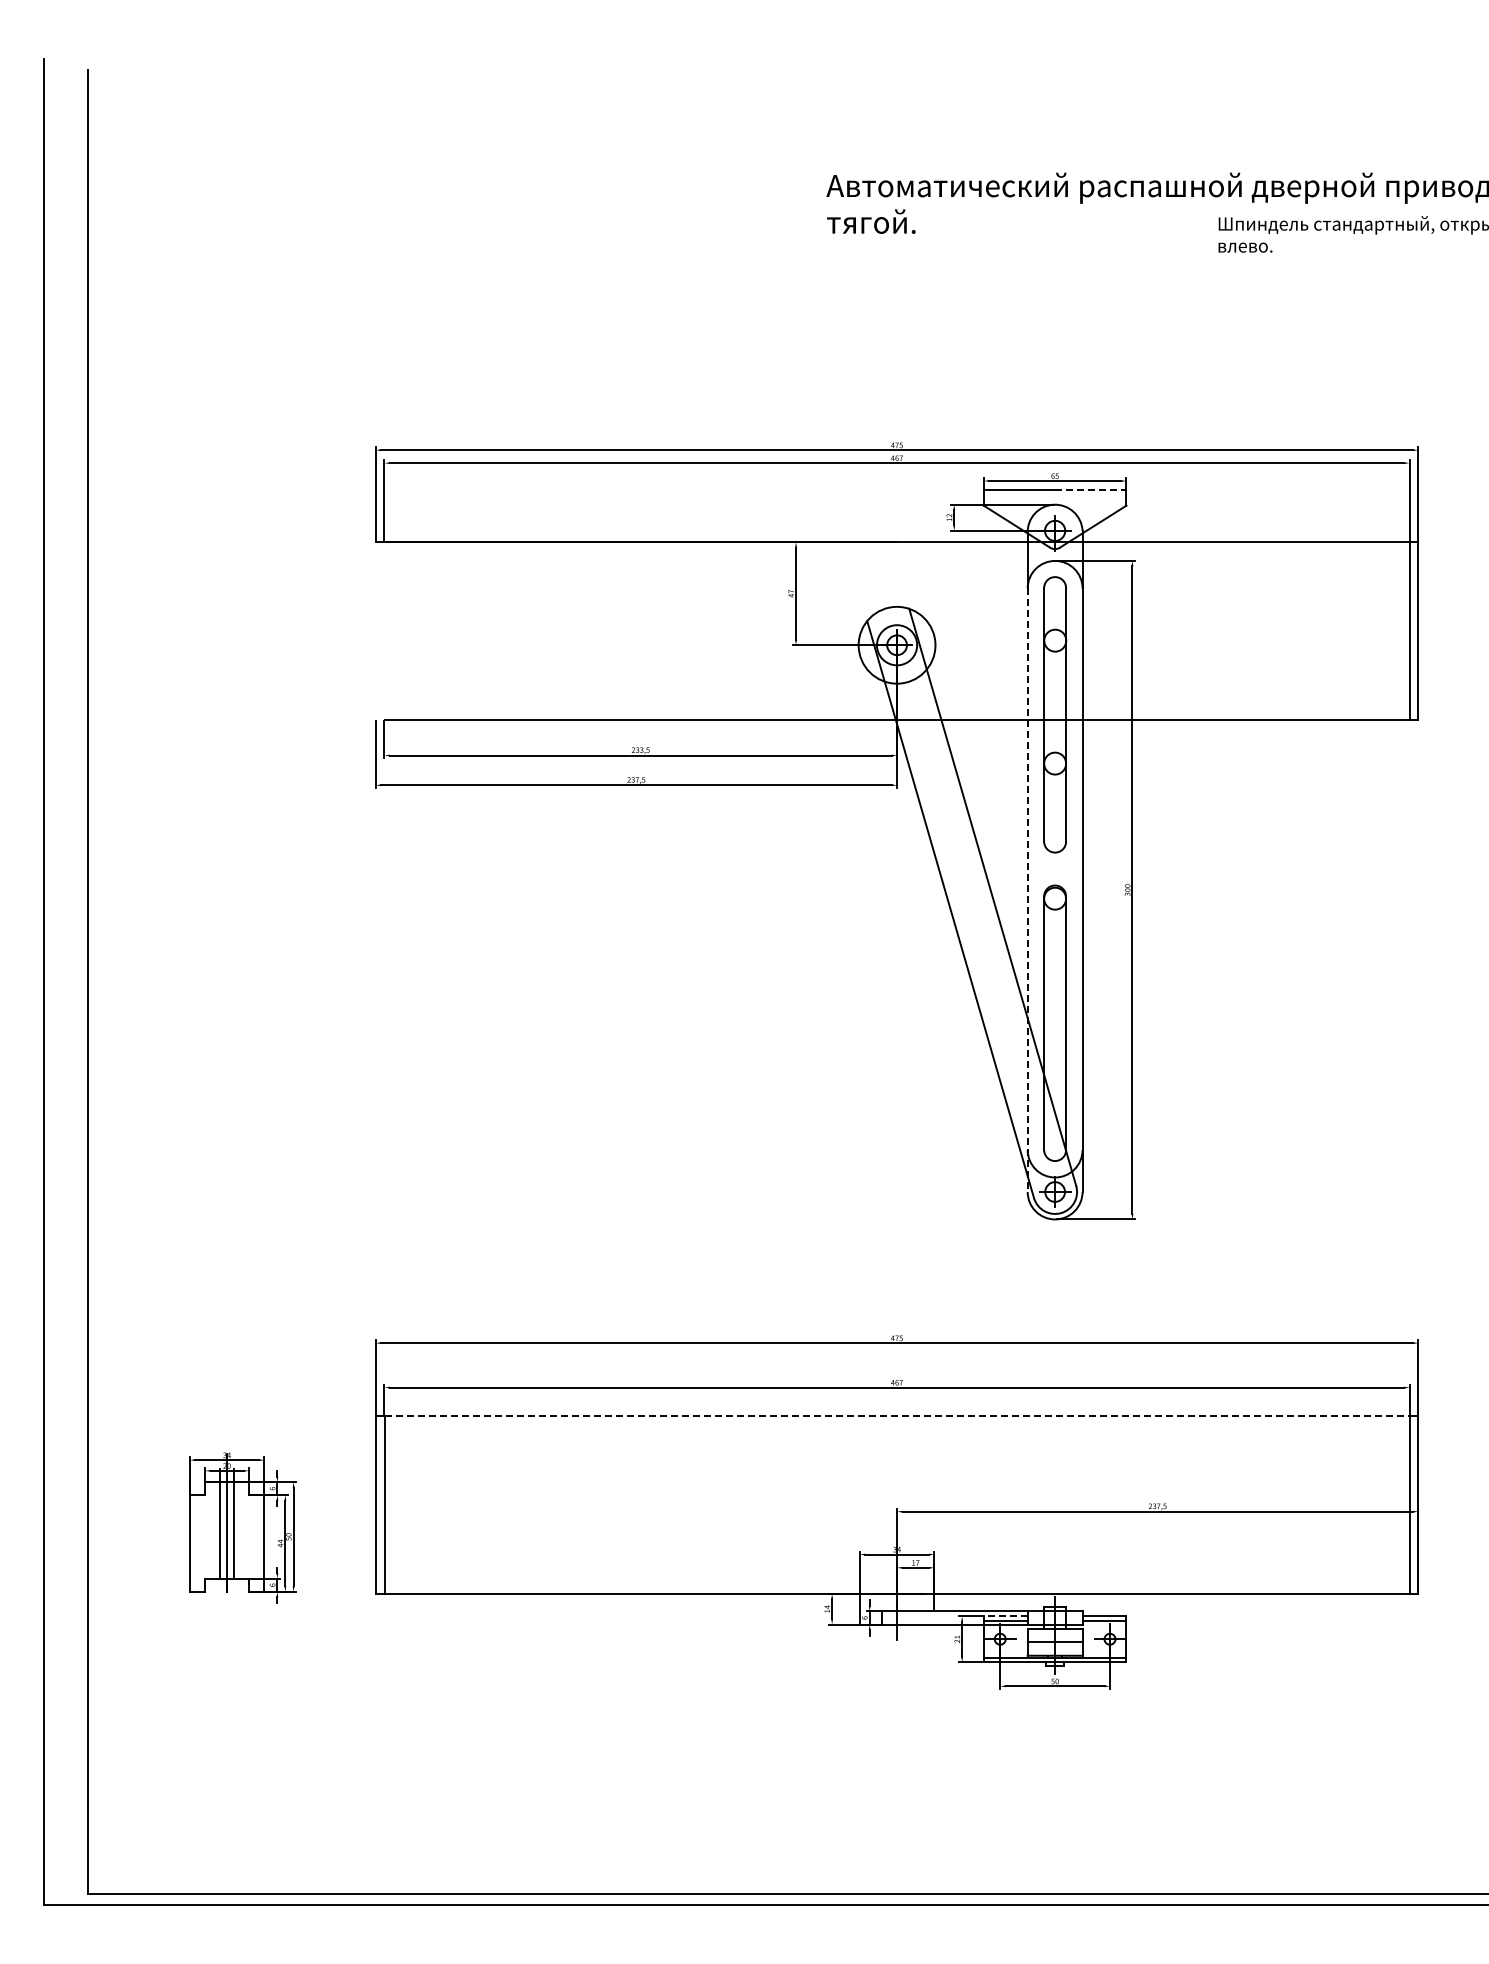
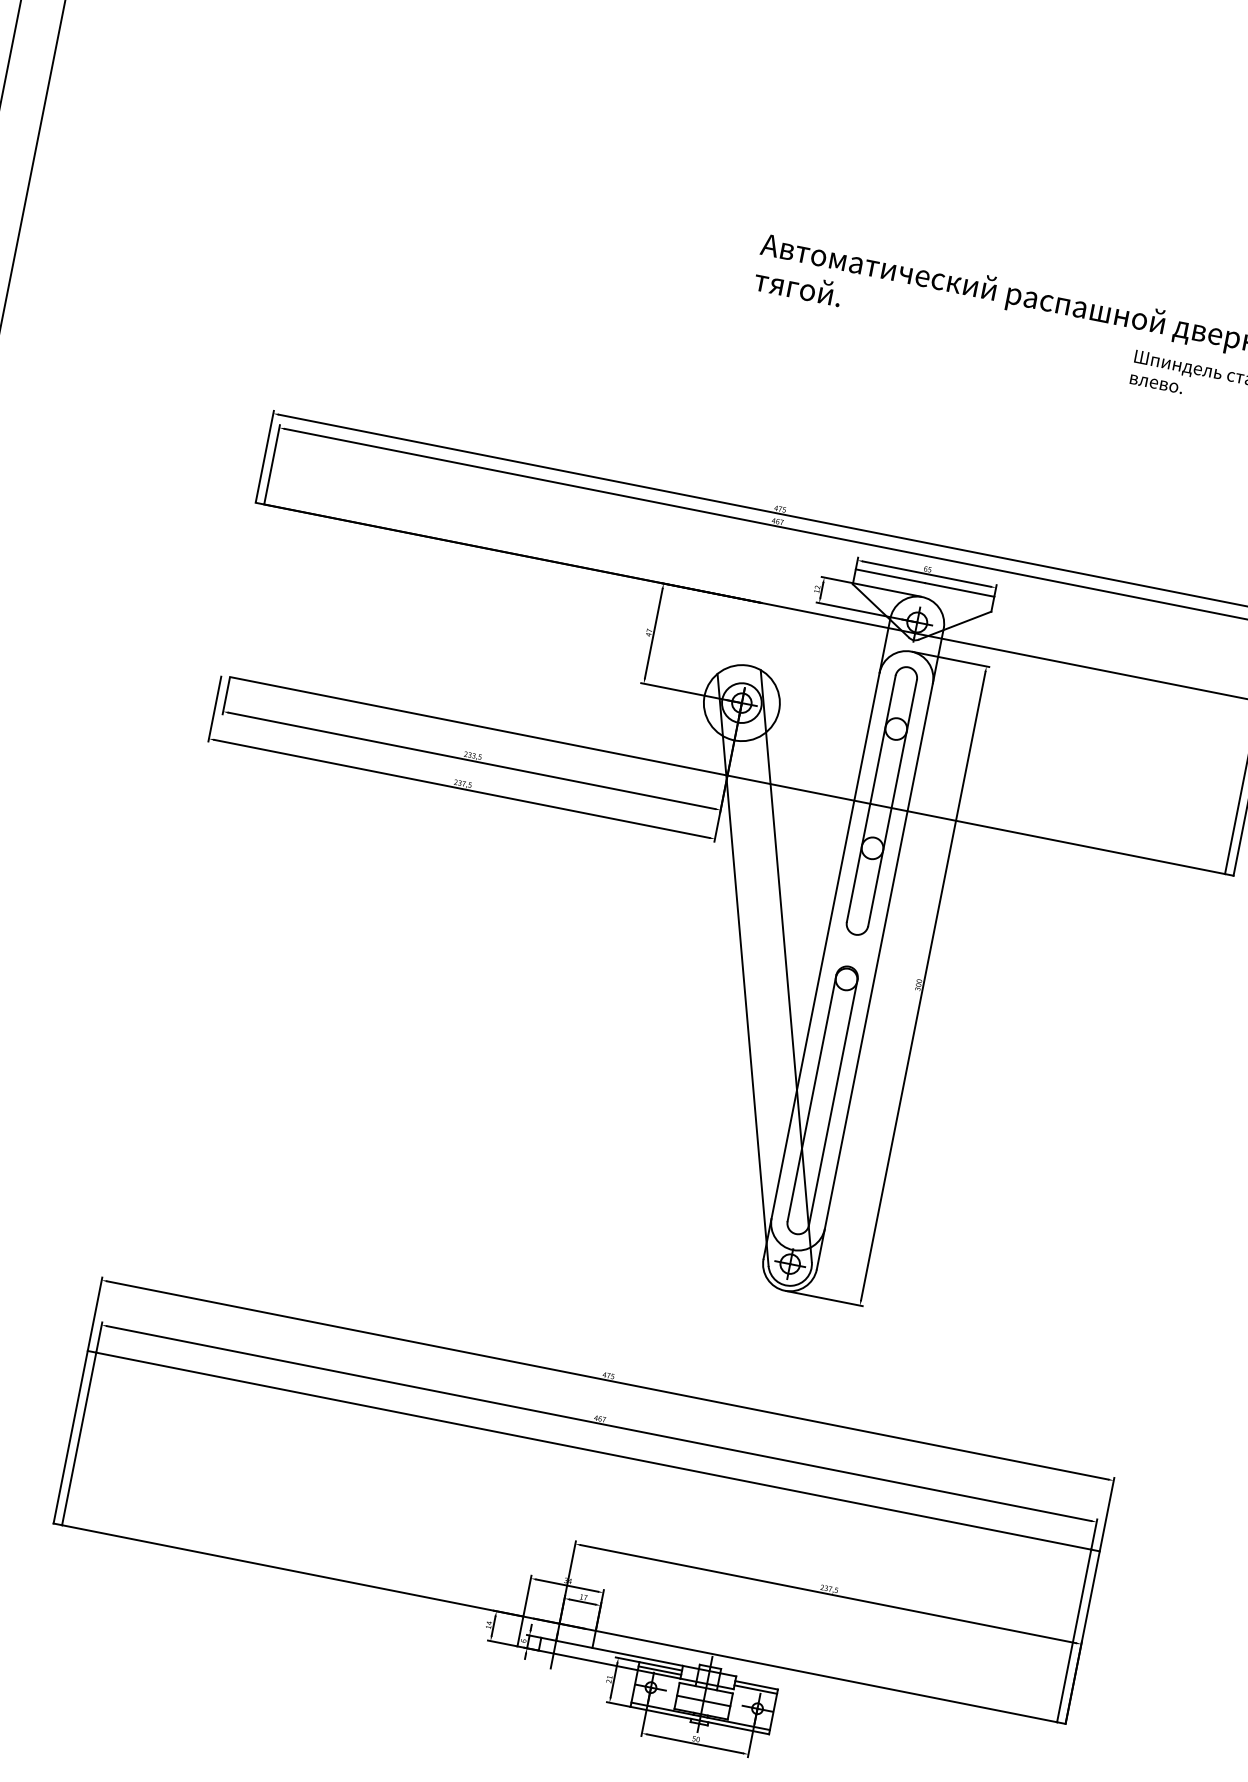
line: (1090, 490) -> (959, 590), dashed -> solid
line: (1027, 890) -> (821, 966), dashed -> solid
line: (897, 1416) -> (594, 1451), dashed -> solid
line: (1005, 1616) -> (660, 1666), dashed -> solid

